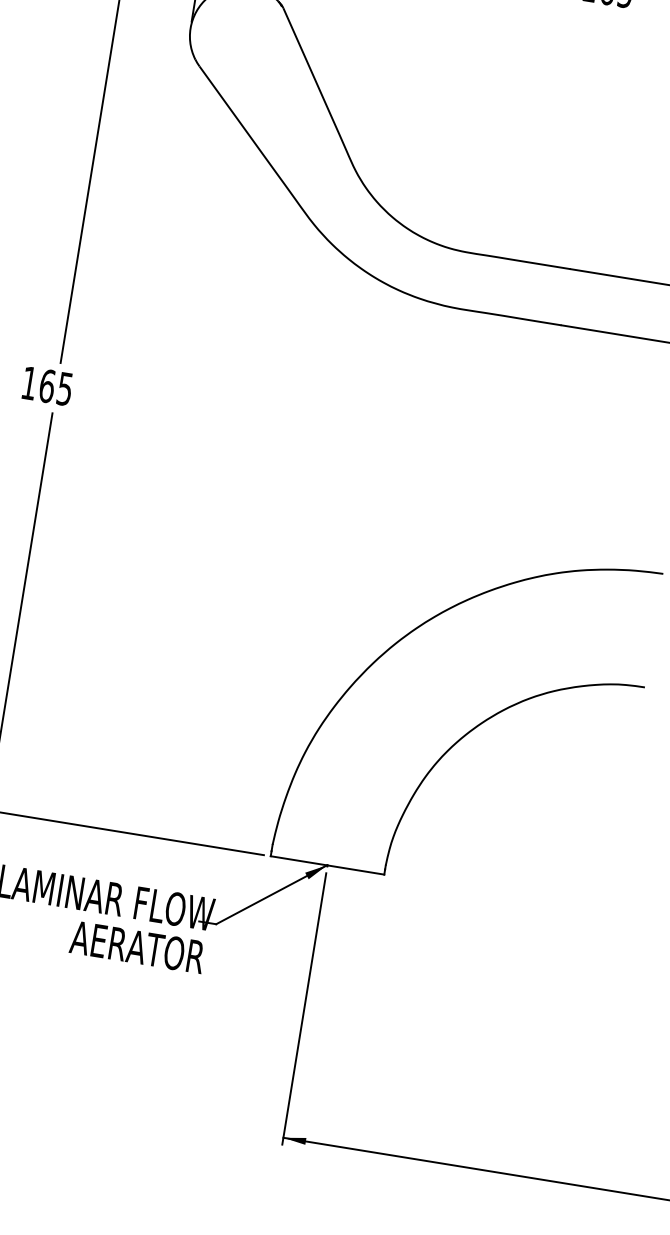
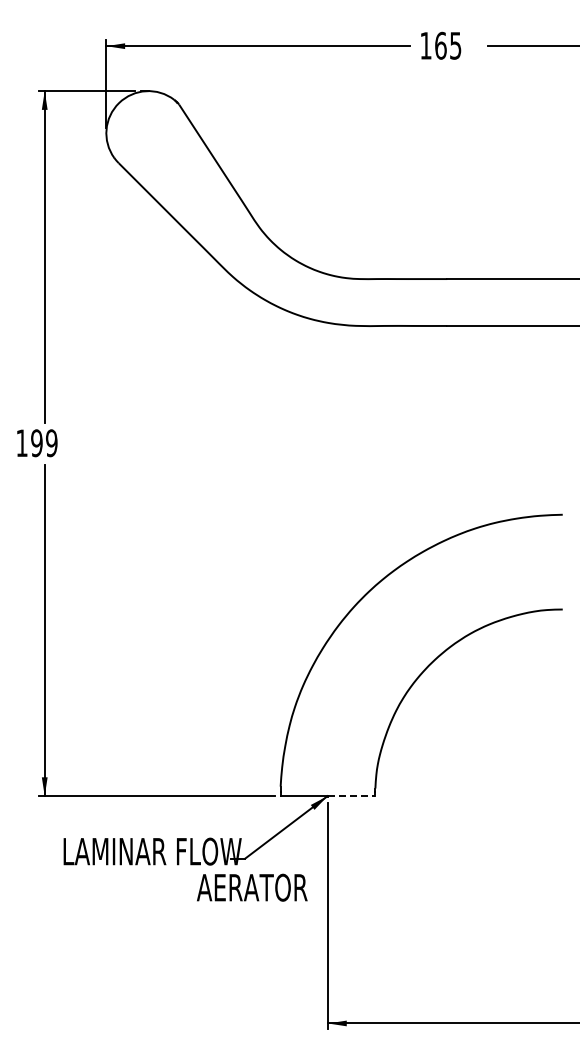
text: (56, 387) -> (44, 443), 165 -> 199
line: (355, 870) -> (351, 796), solid -> dashed
text: (137, 947) -> (252, 887), moved

